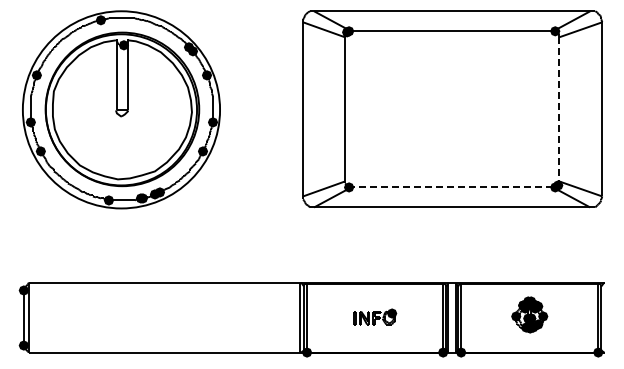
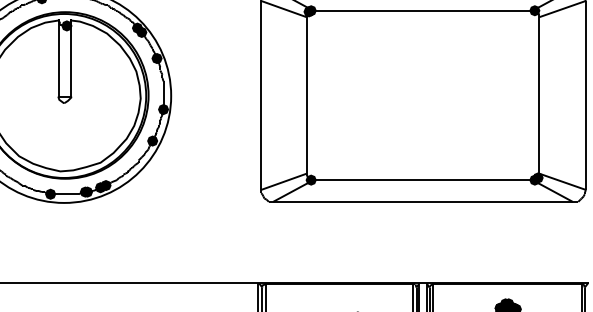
line: (559, 109) -> (539, 95), dashed -> solid
line: (451, 187) -> (422, 180), dashed -> solid

